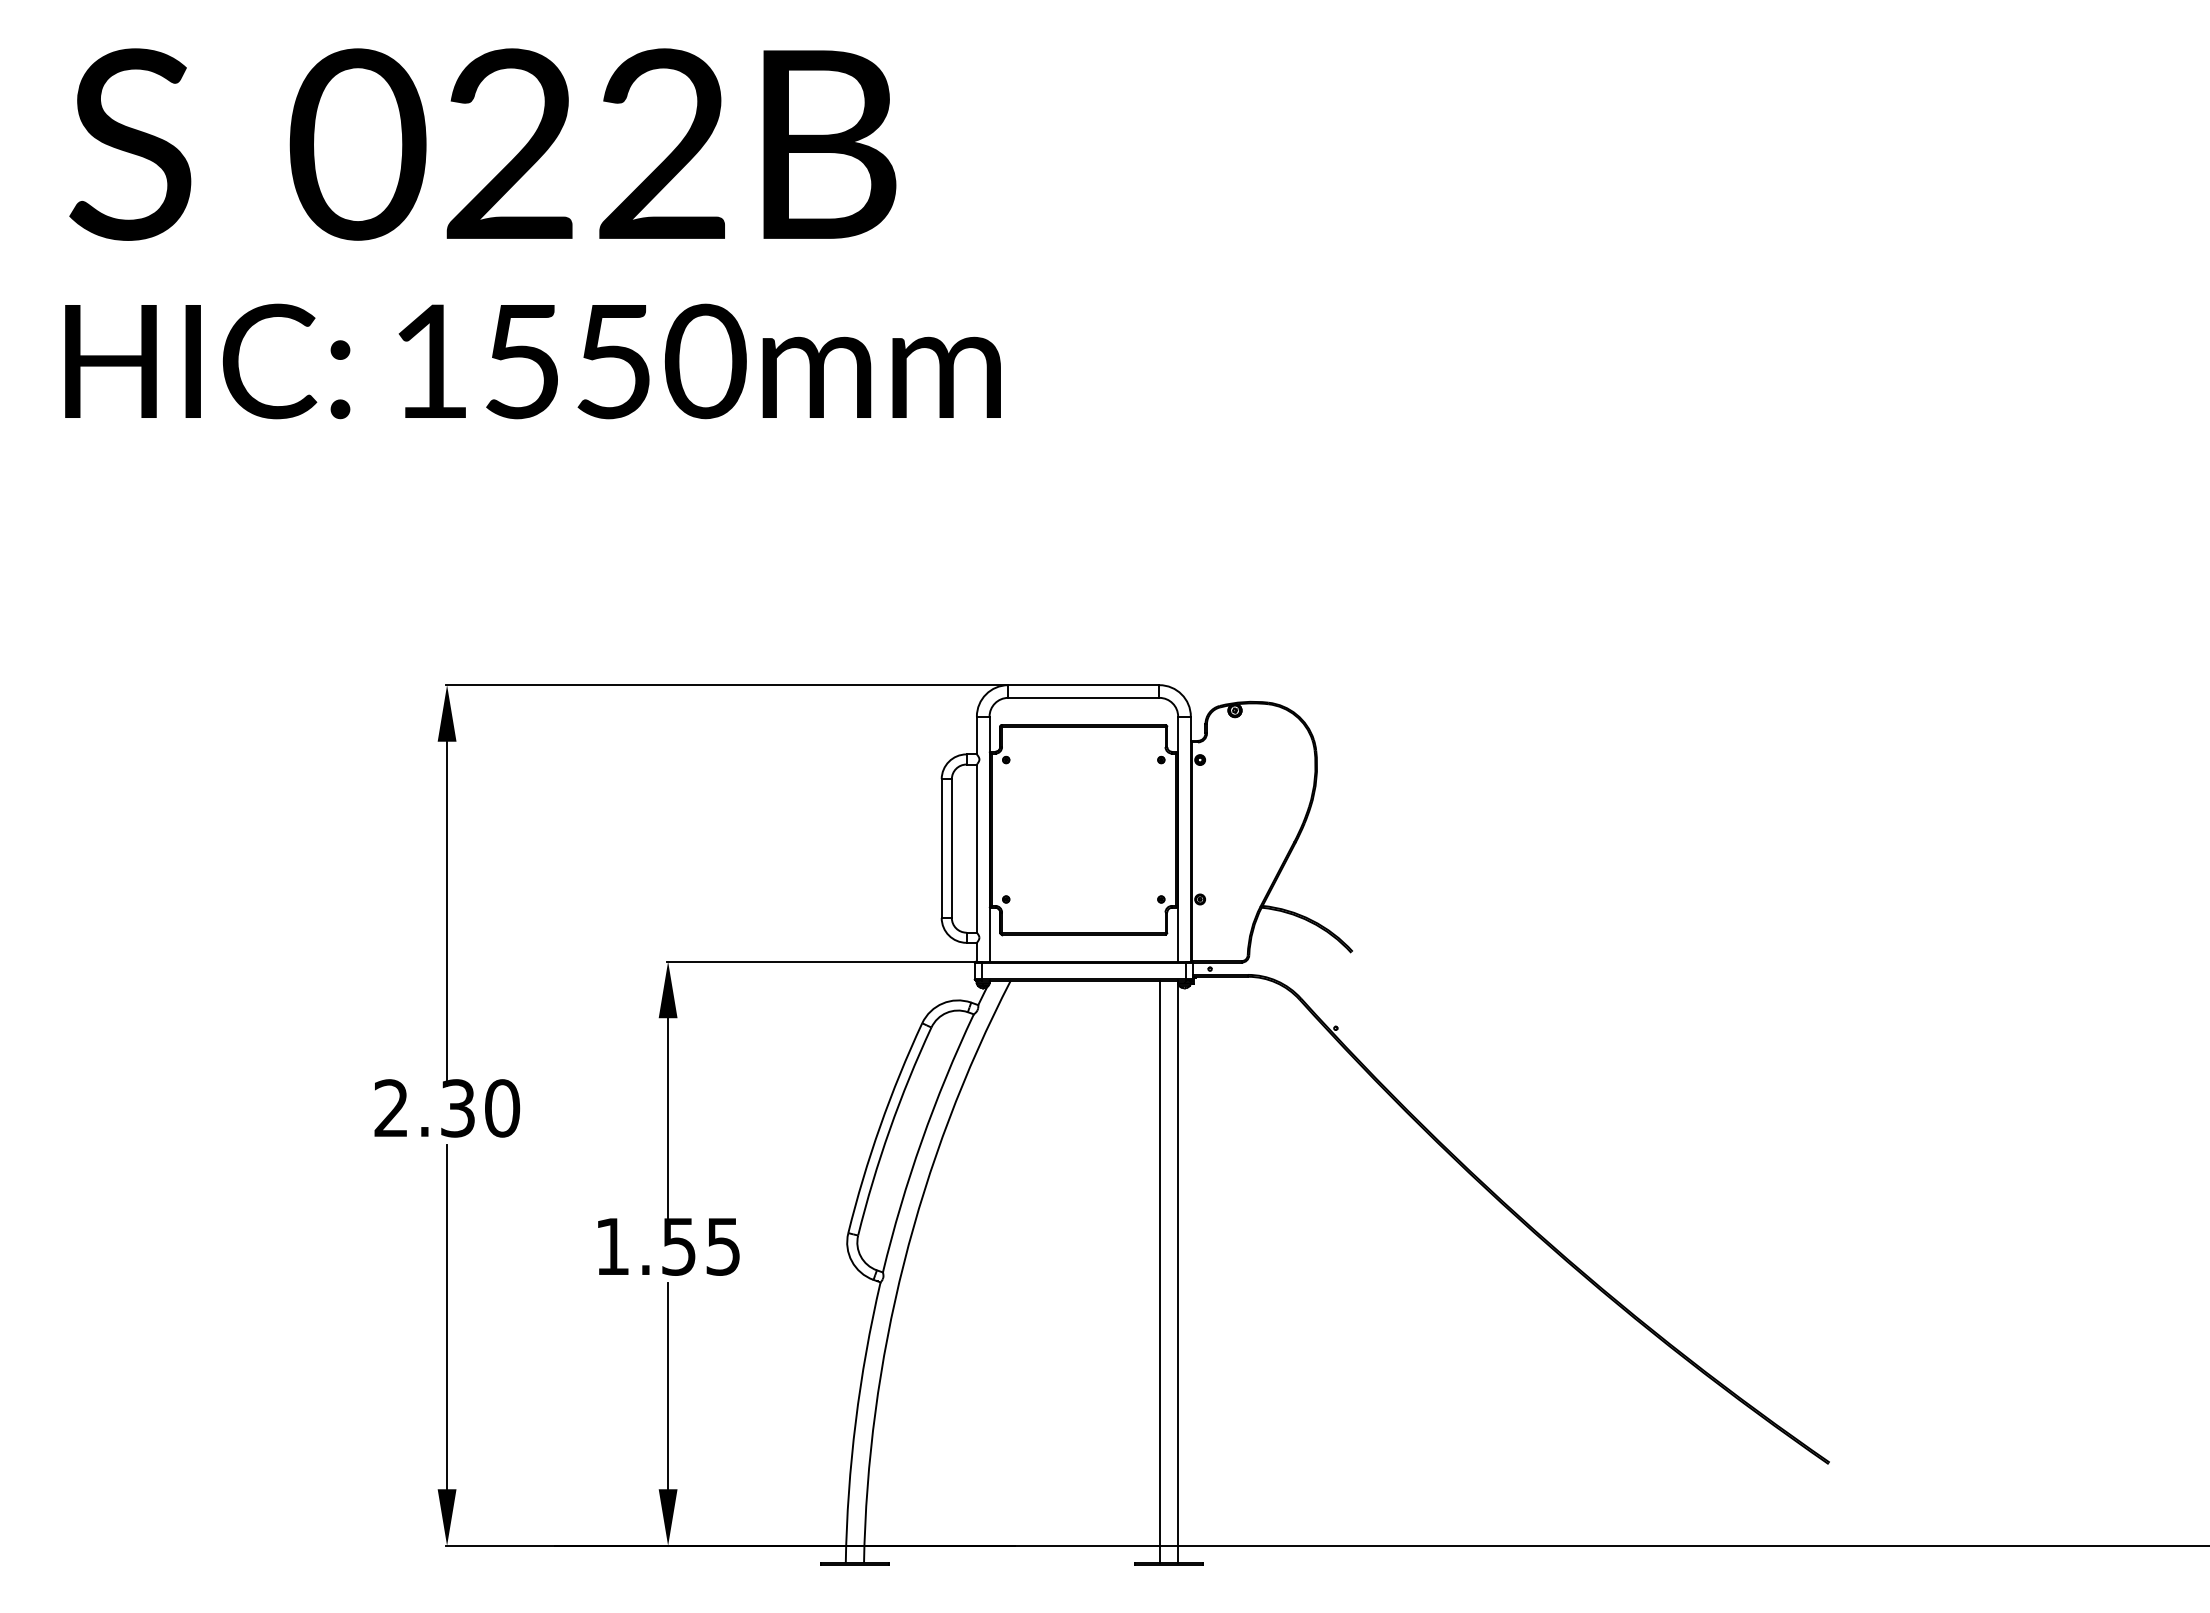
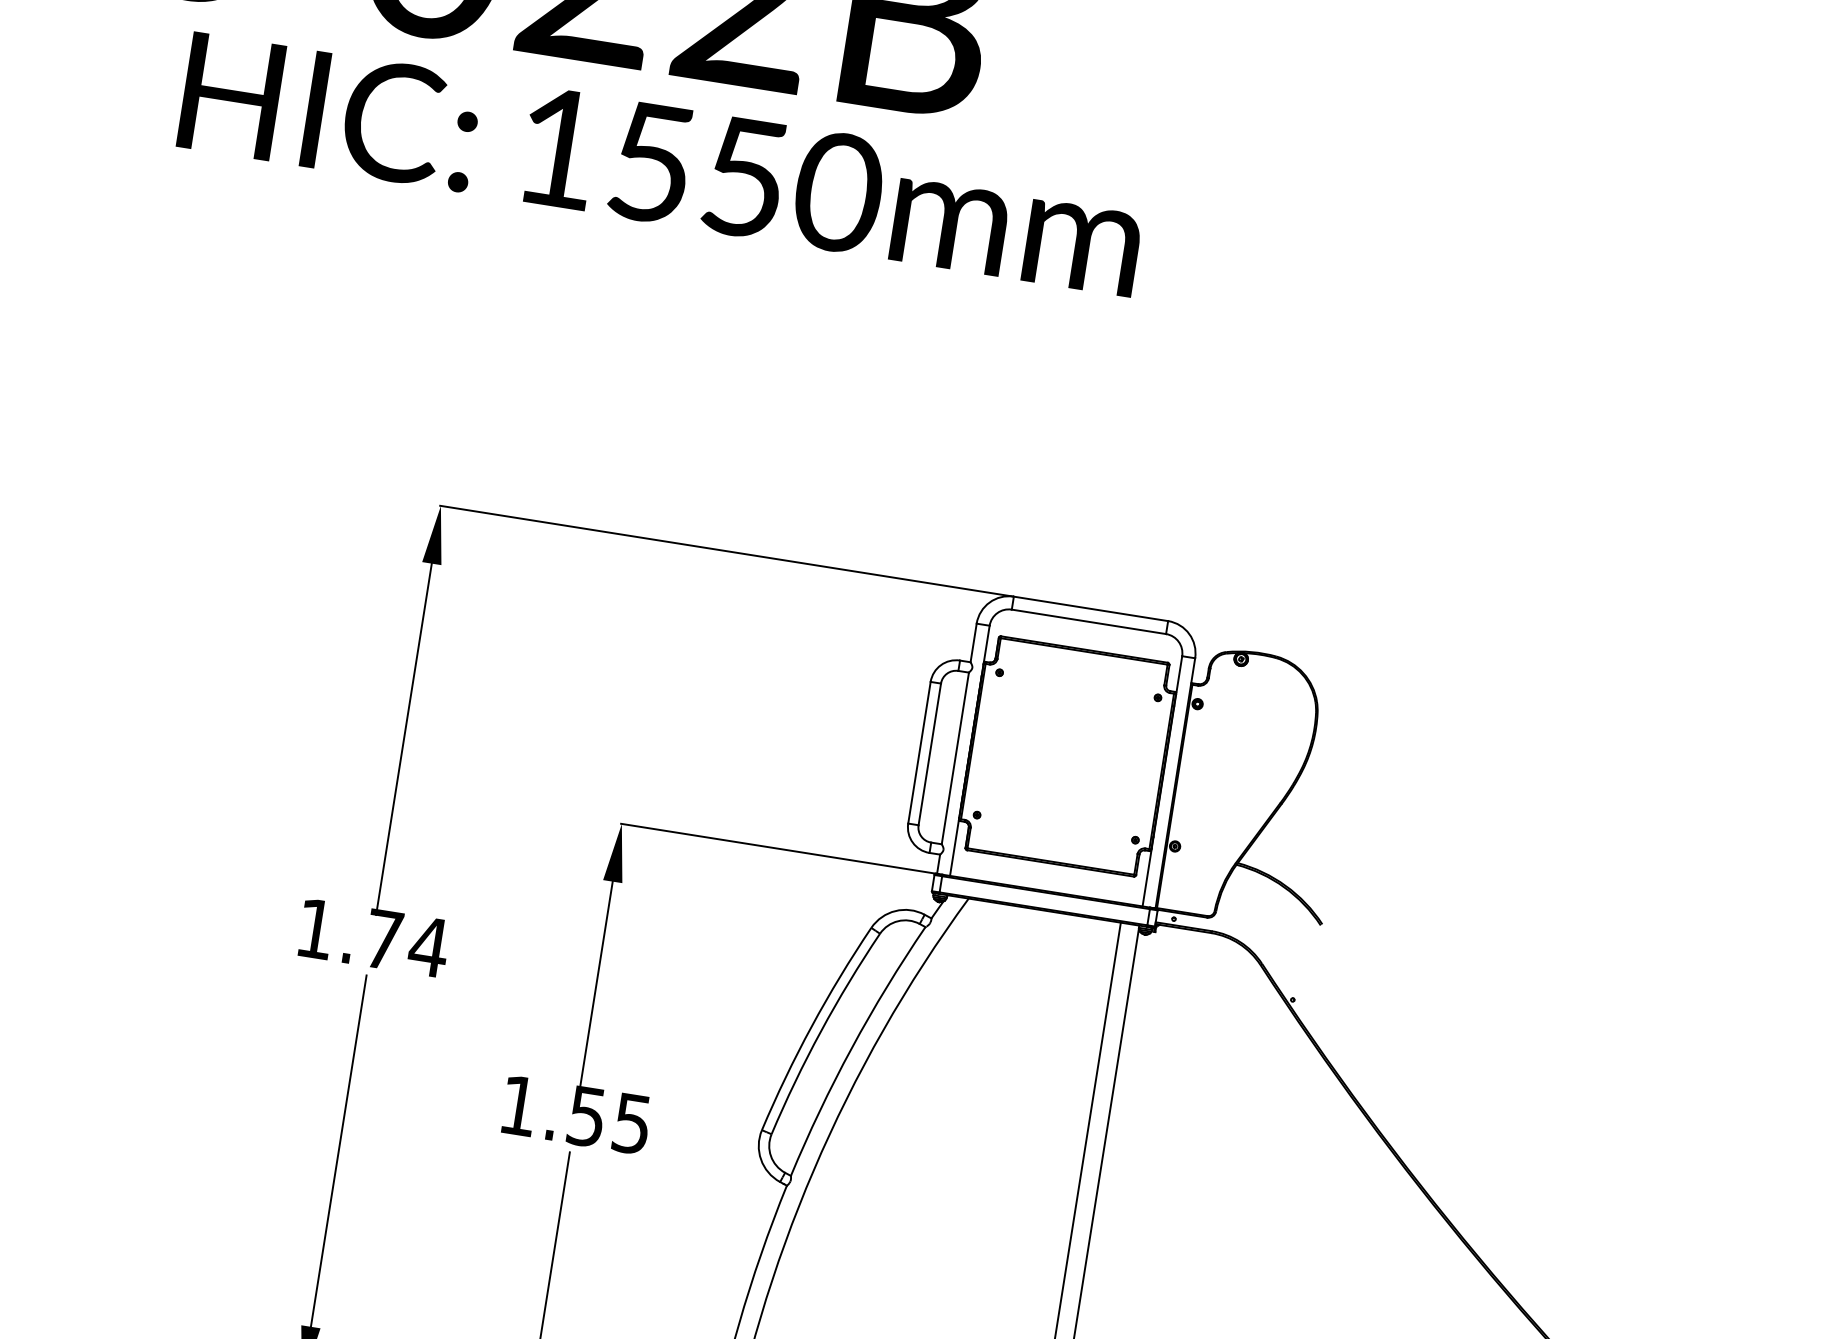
text: (532, 361) -> (661, 164), moved
text: (447, 1108) -> (372, 938), 2.30 -> 1.74

